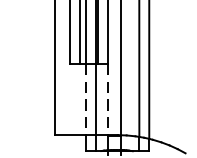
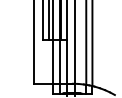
line: (86, 100) -> (53, 62), dashed -> solid
line: (107, 100) -> (66, 62), dashed -> solid

